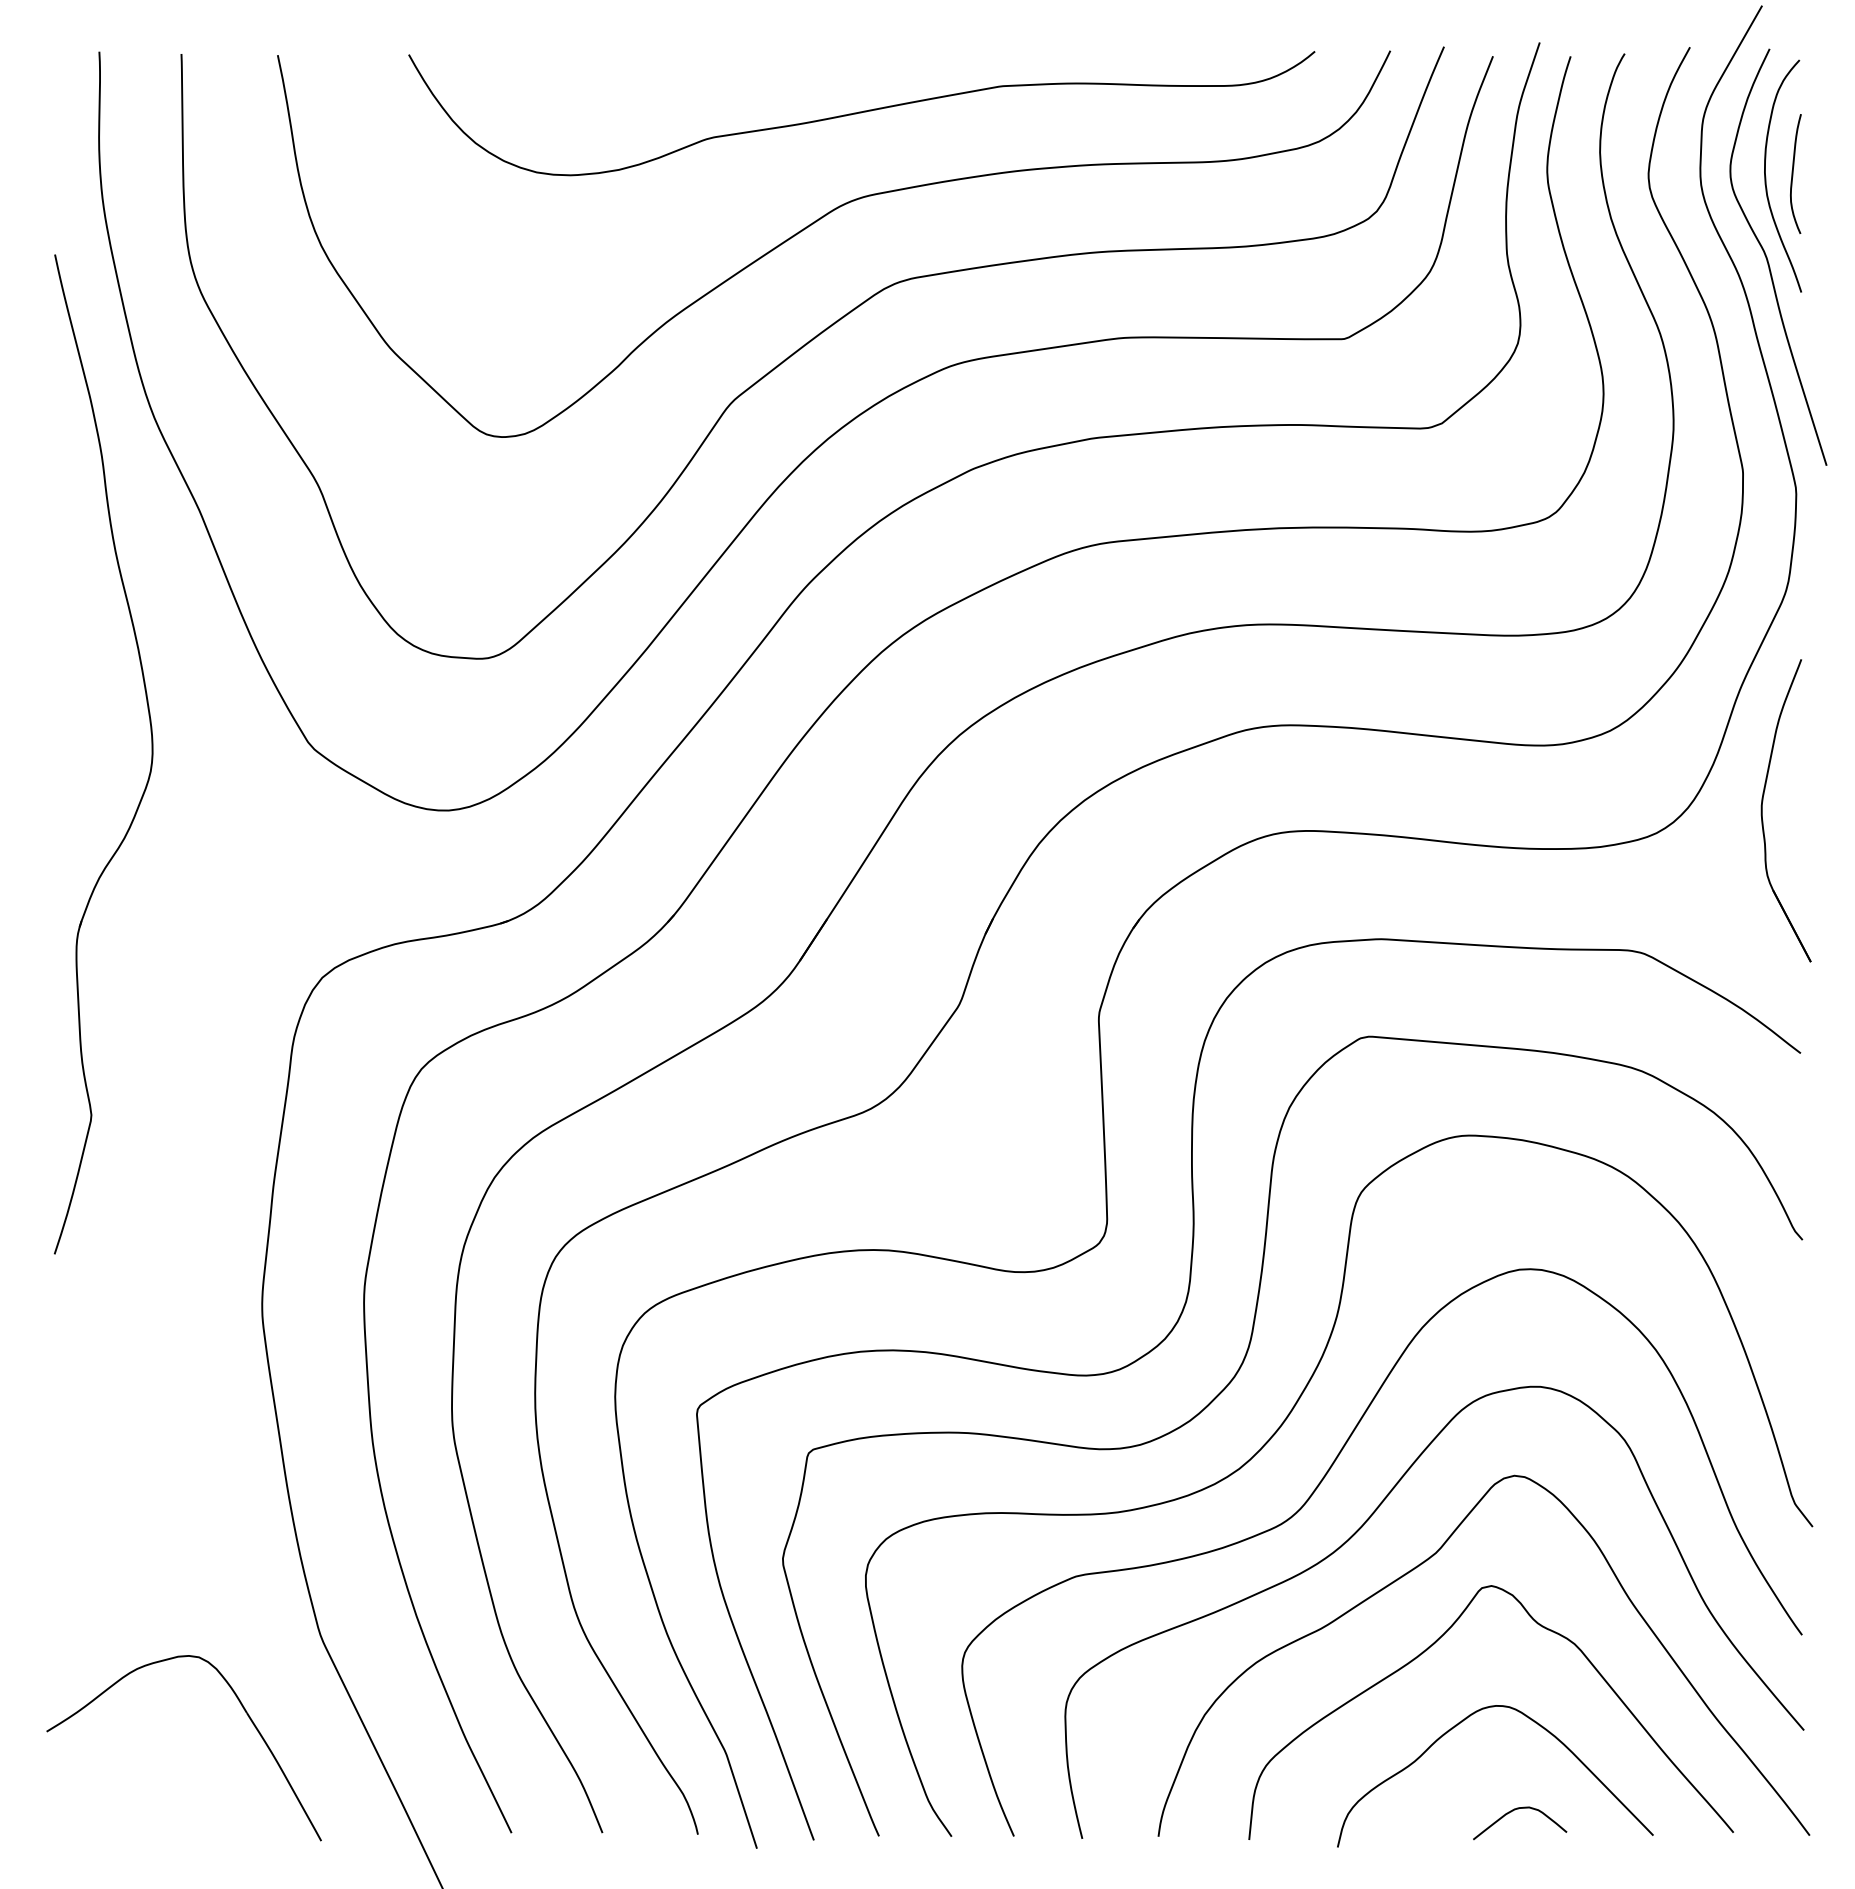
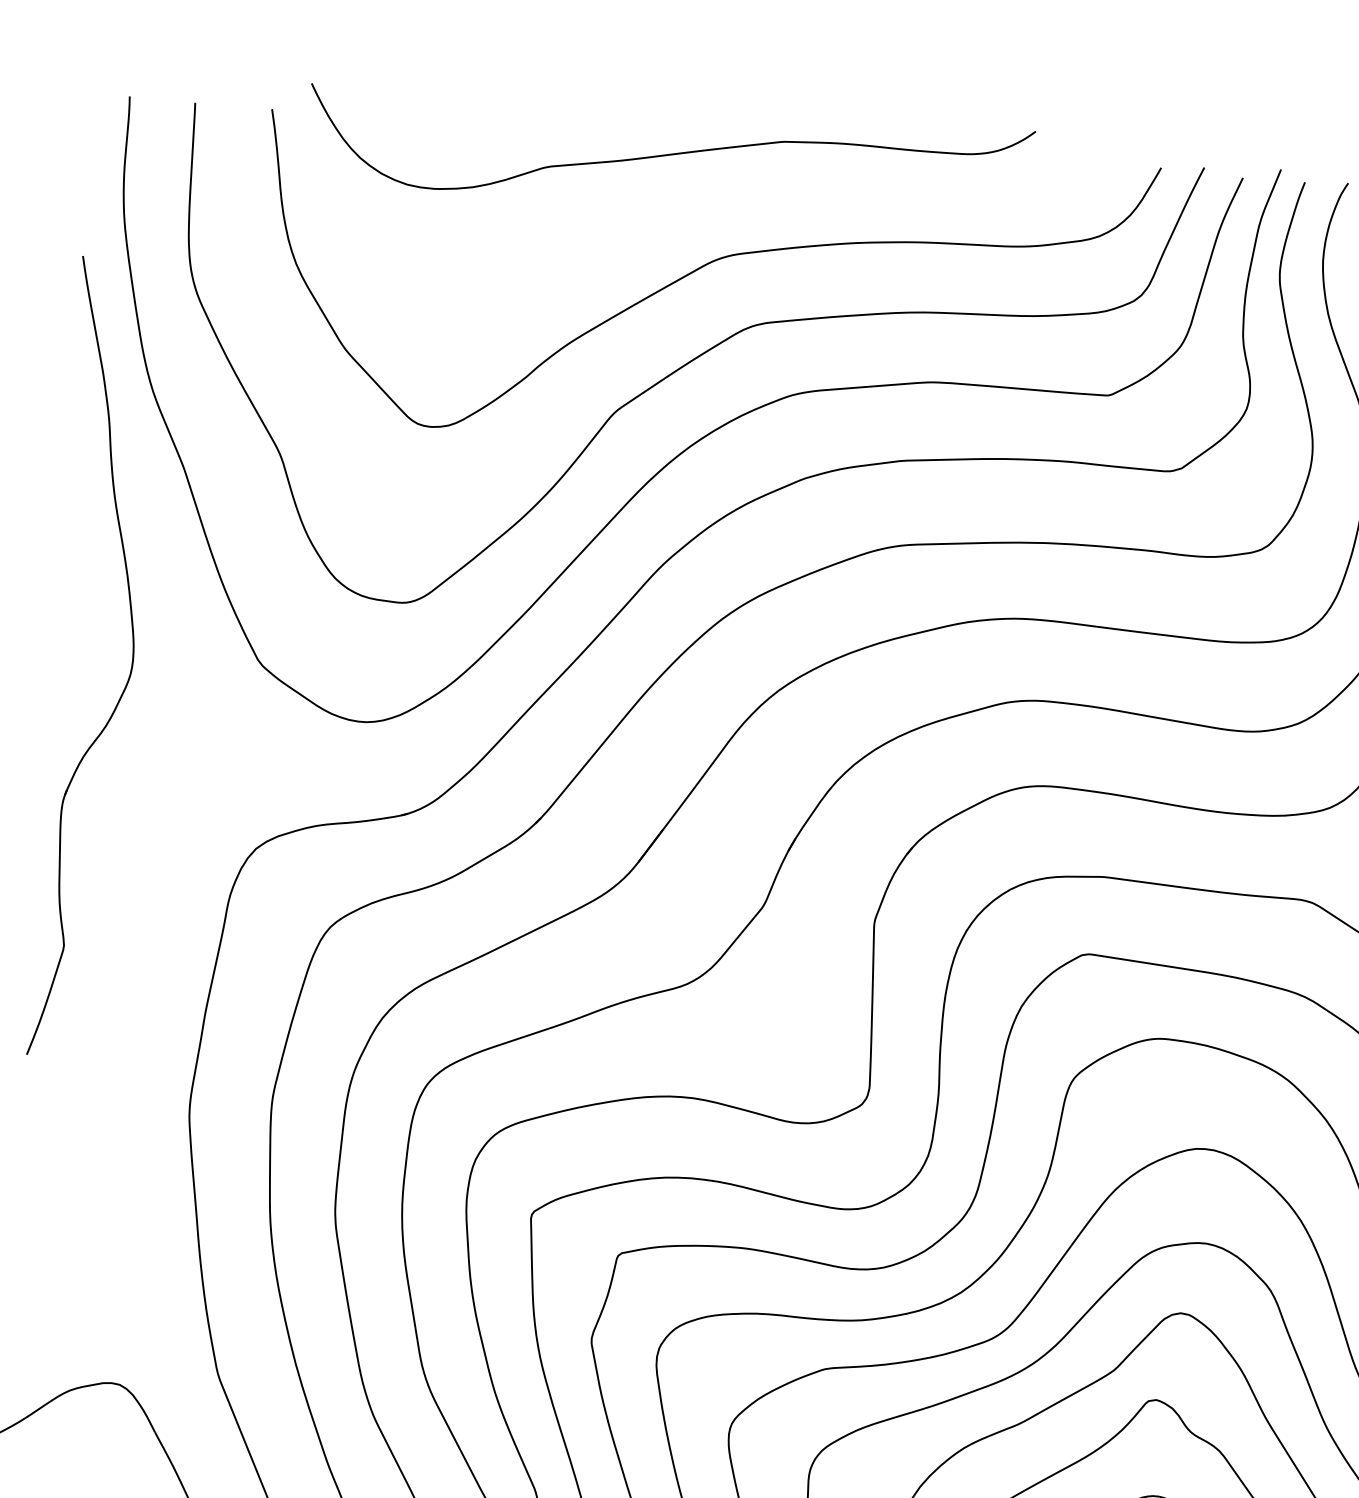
curve: (861, 113) -> (670, 155), moved

